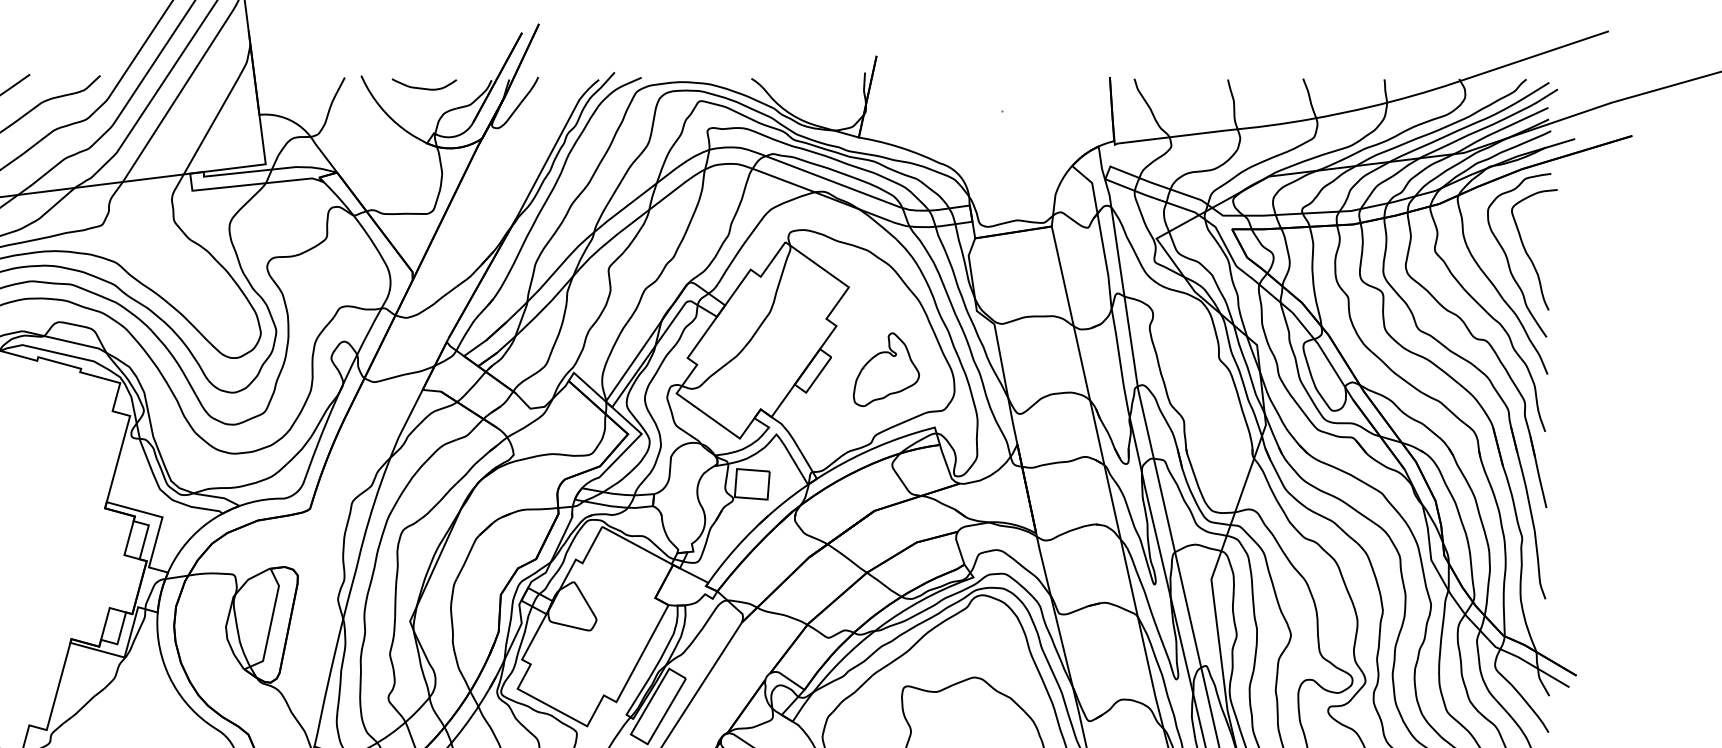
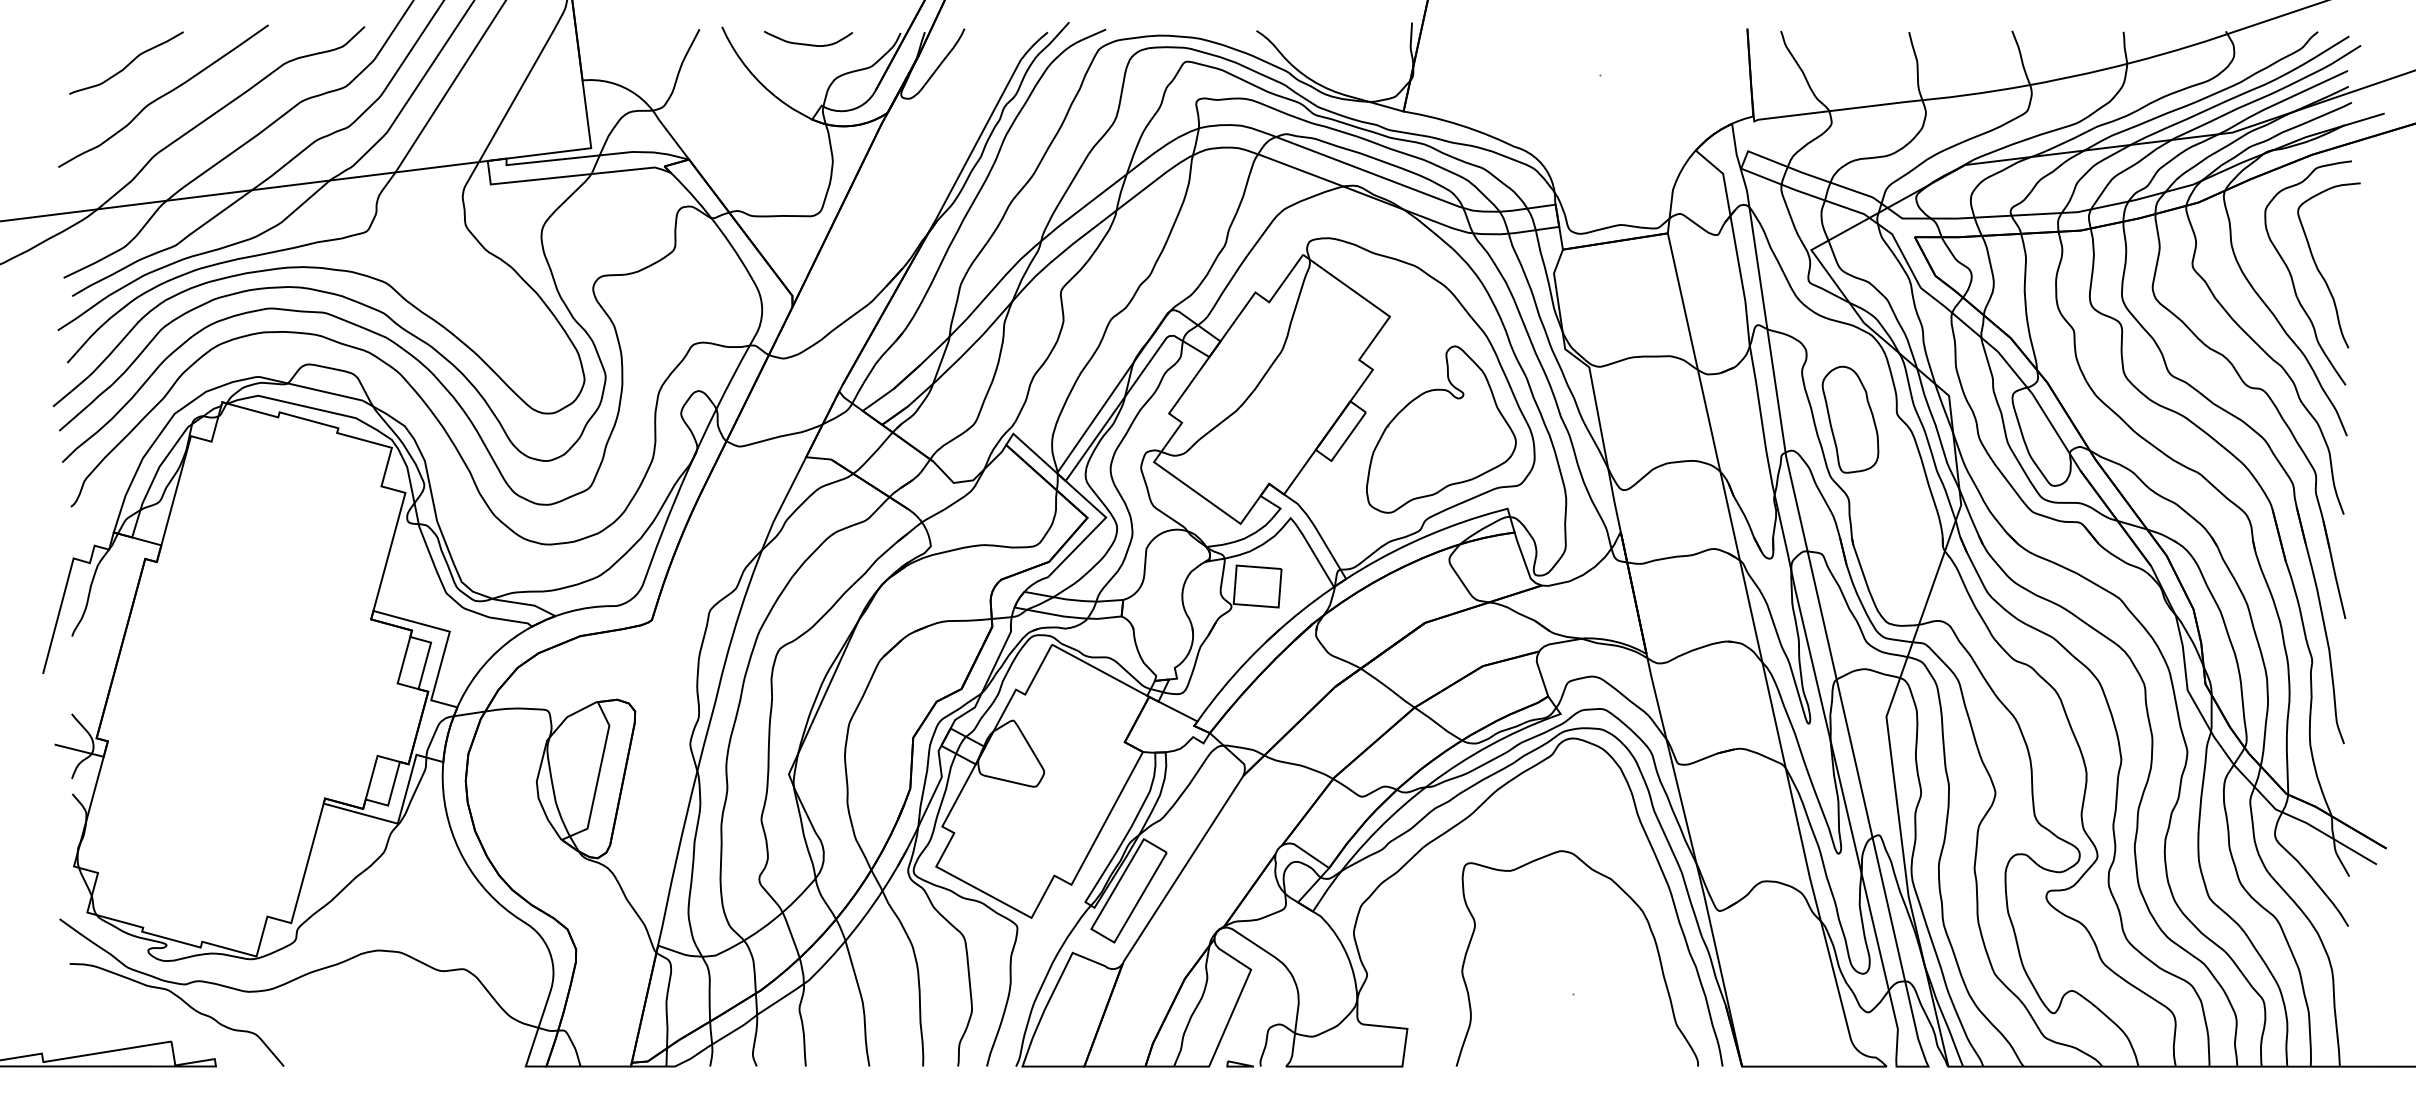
part: (1185, 362) -> (1850, 419), added
part: (886, 369) -> (1441, 429), size x1.67

